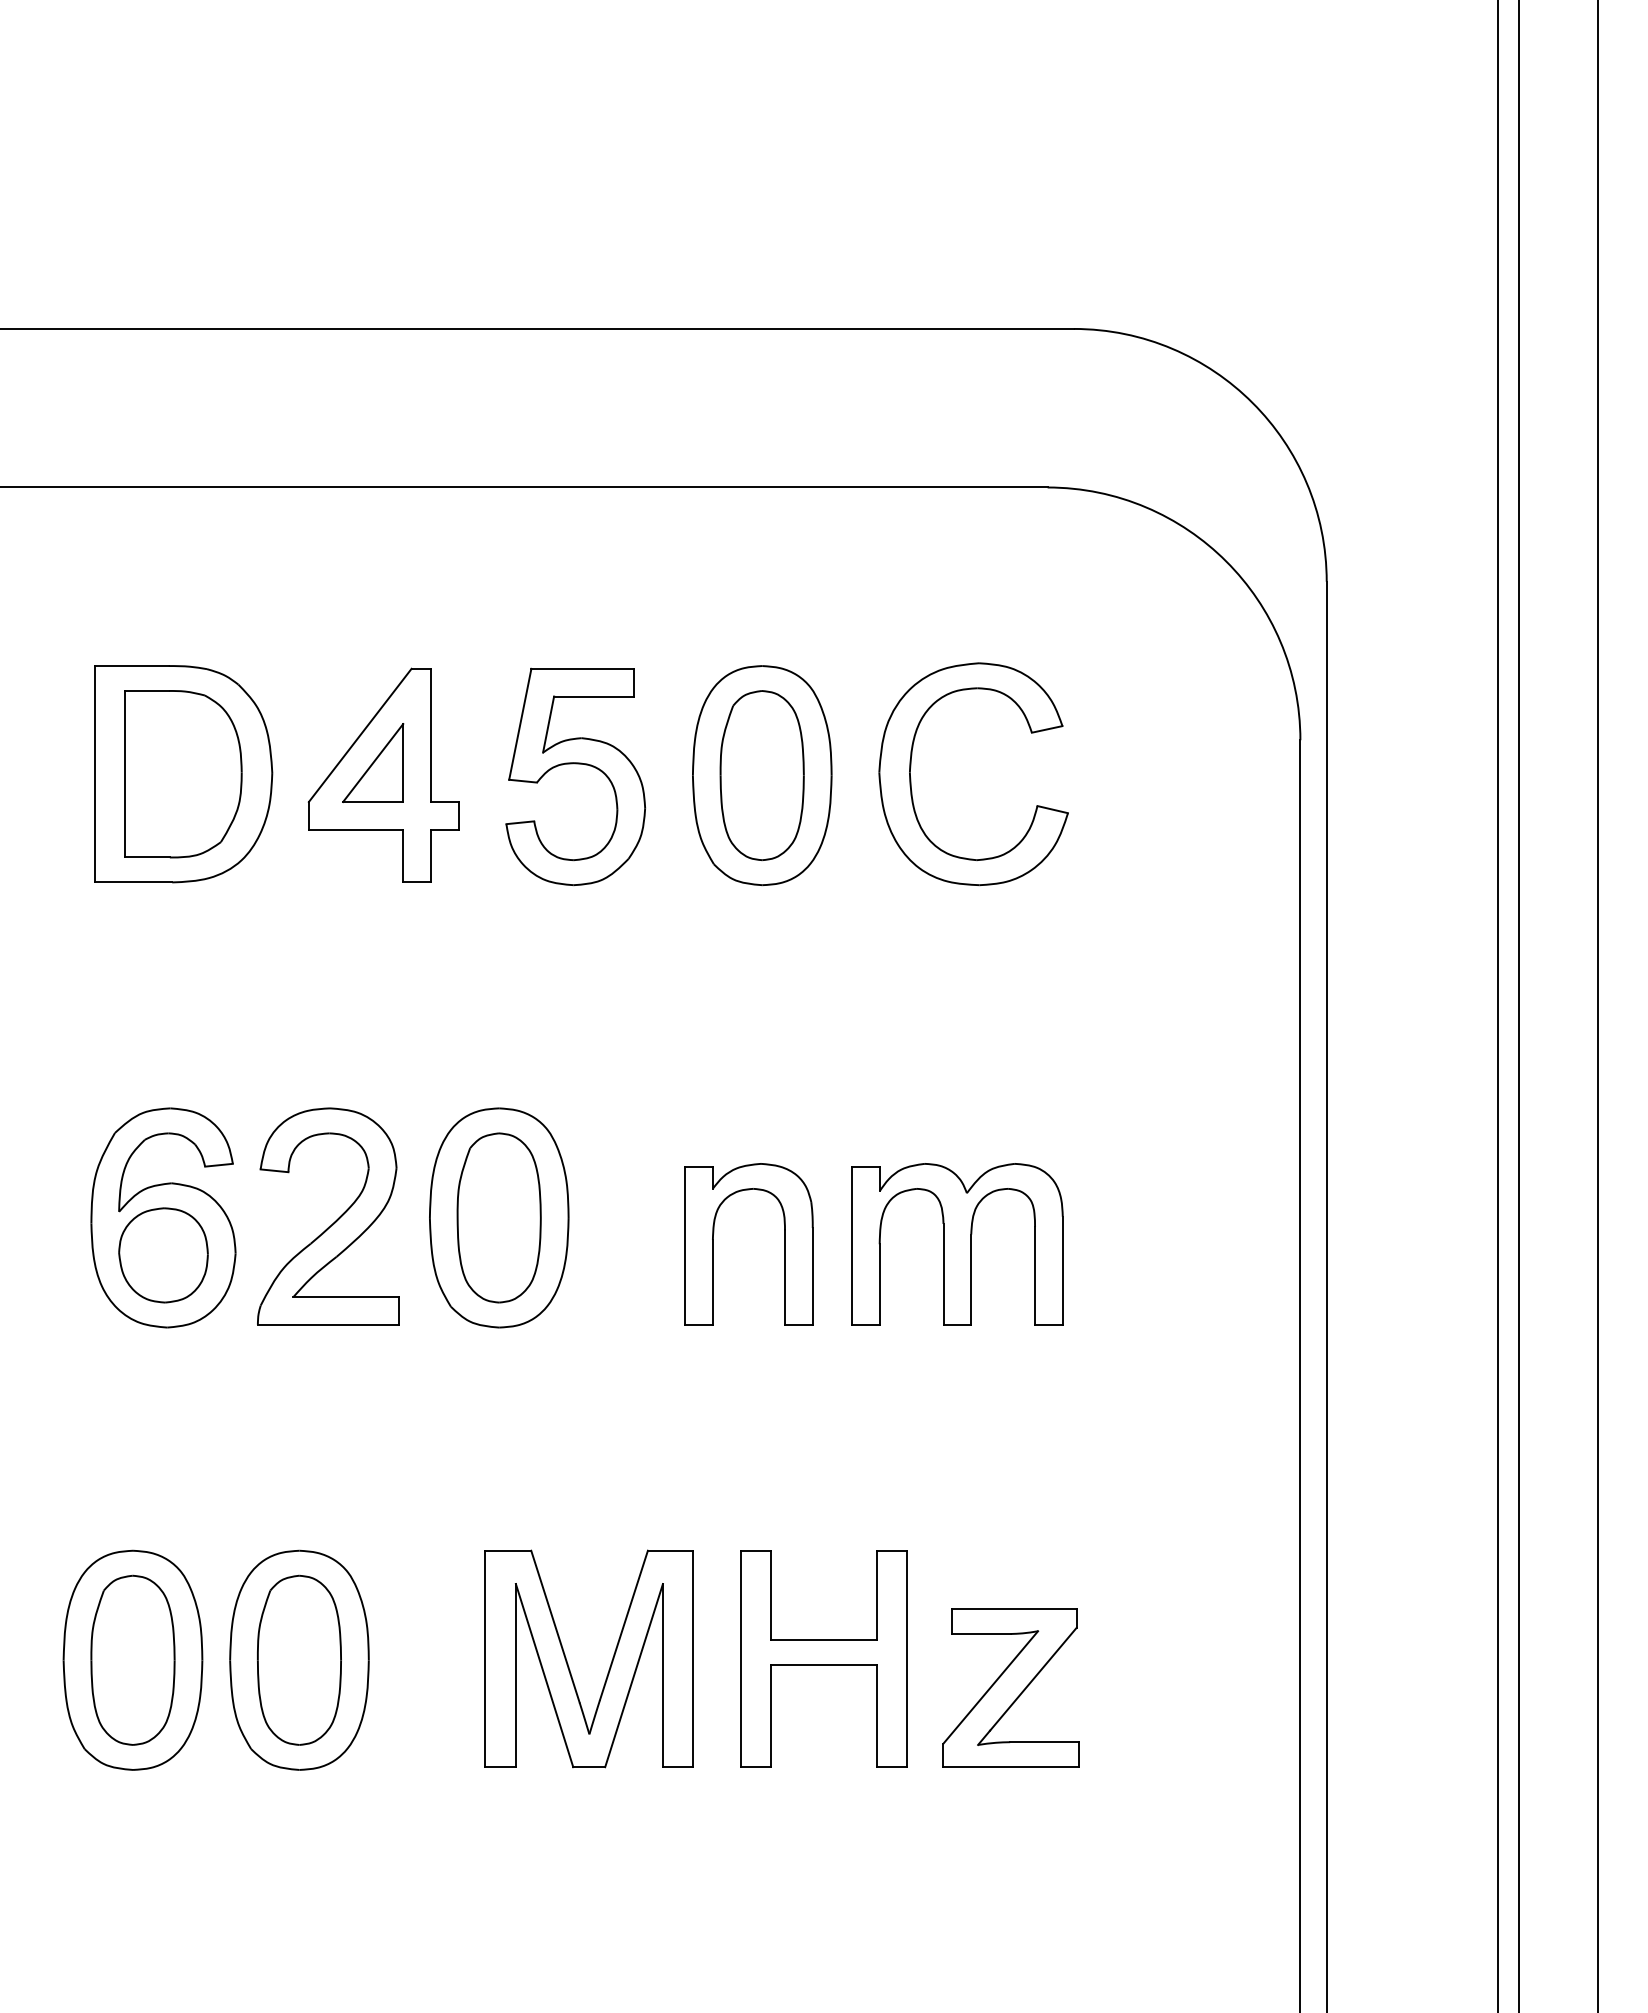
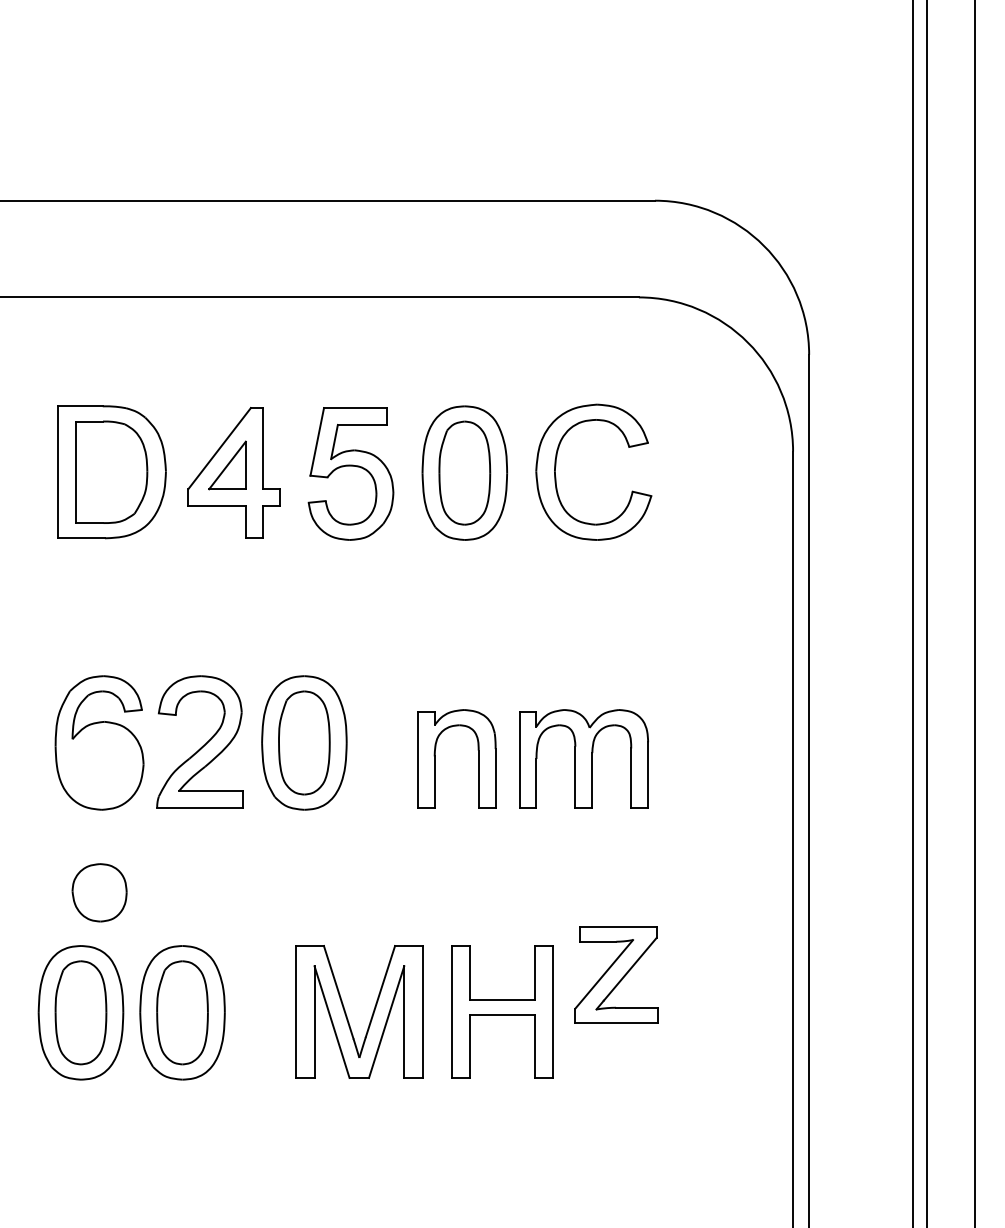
part: (163, 1254) -> (99, 892), moved
part: (1010, 1687) -> (616, 974), moved

